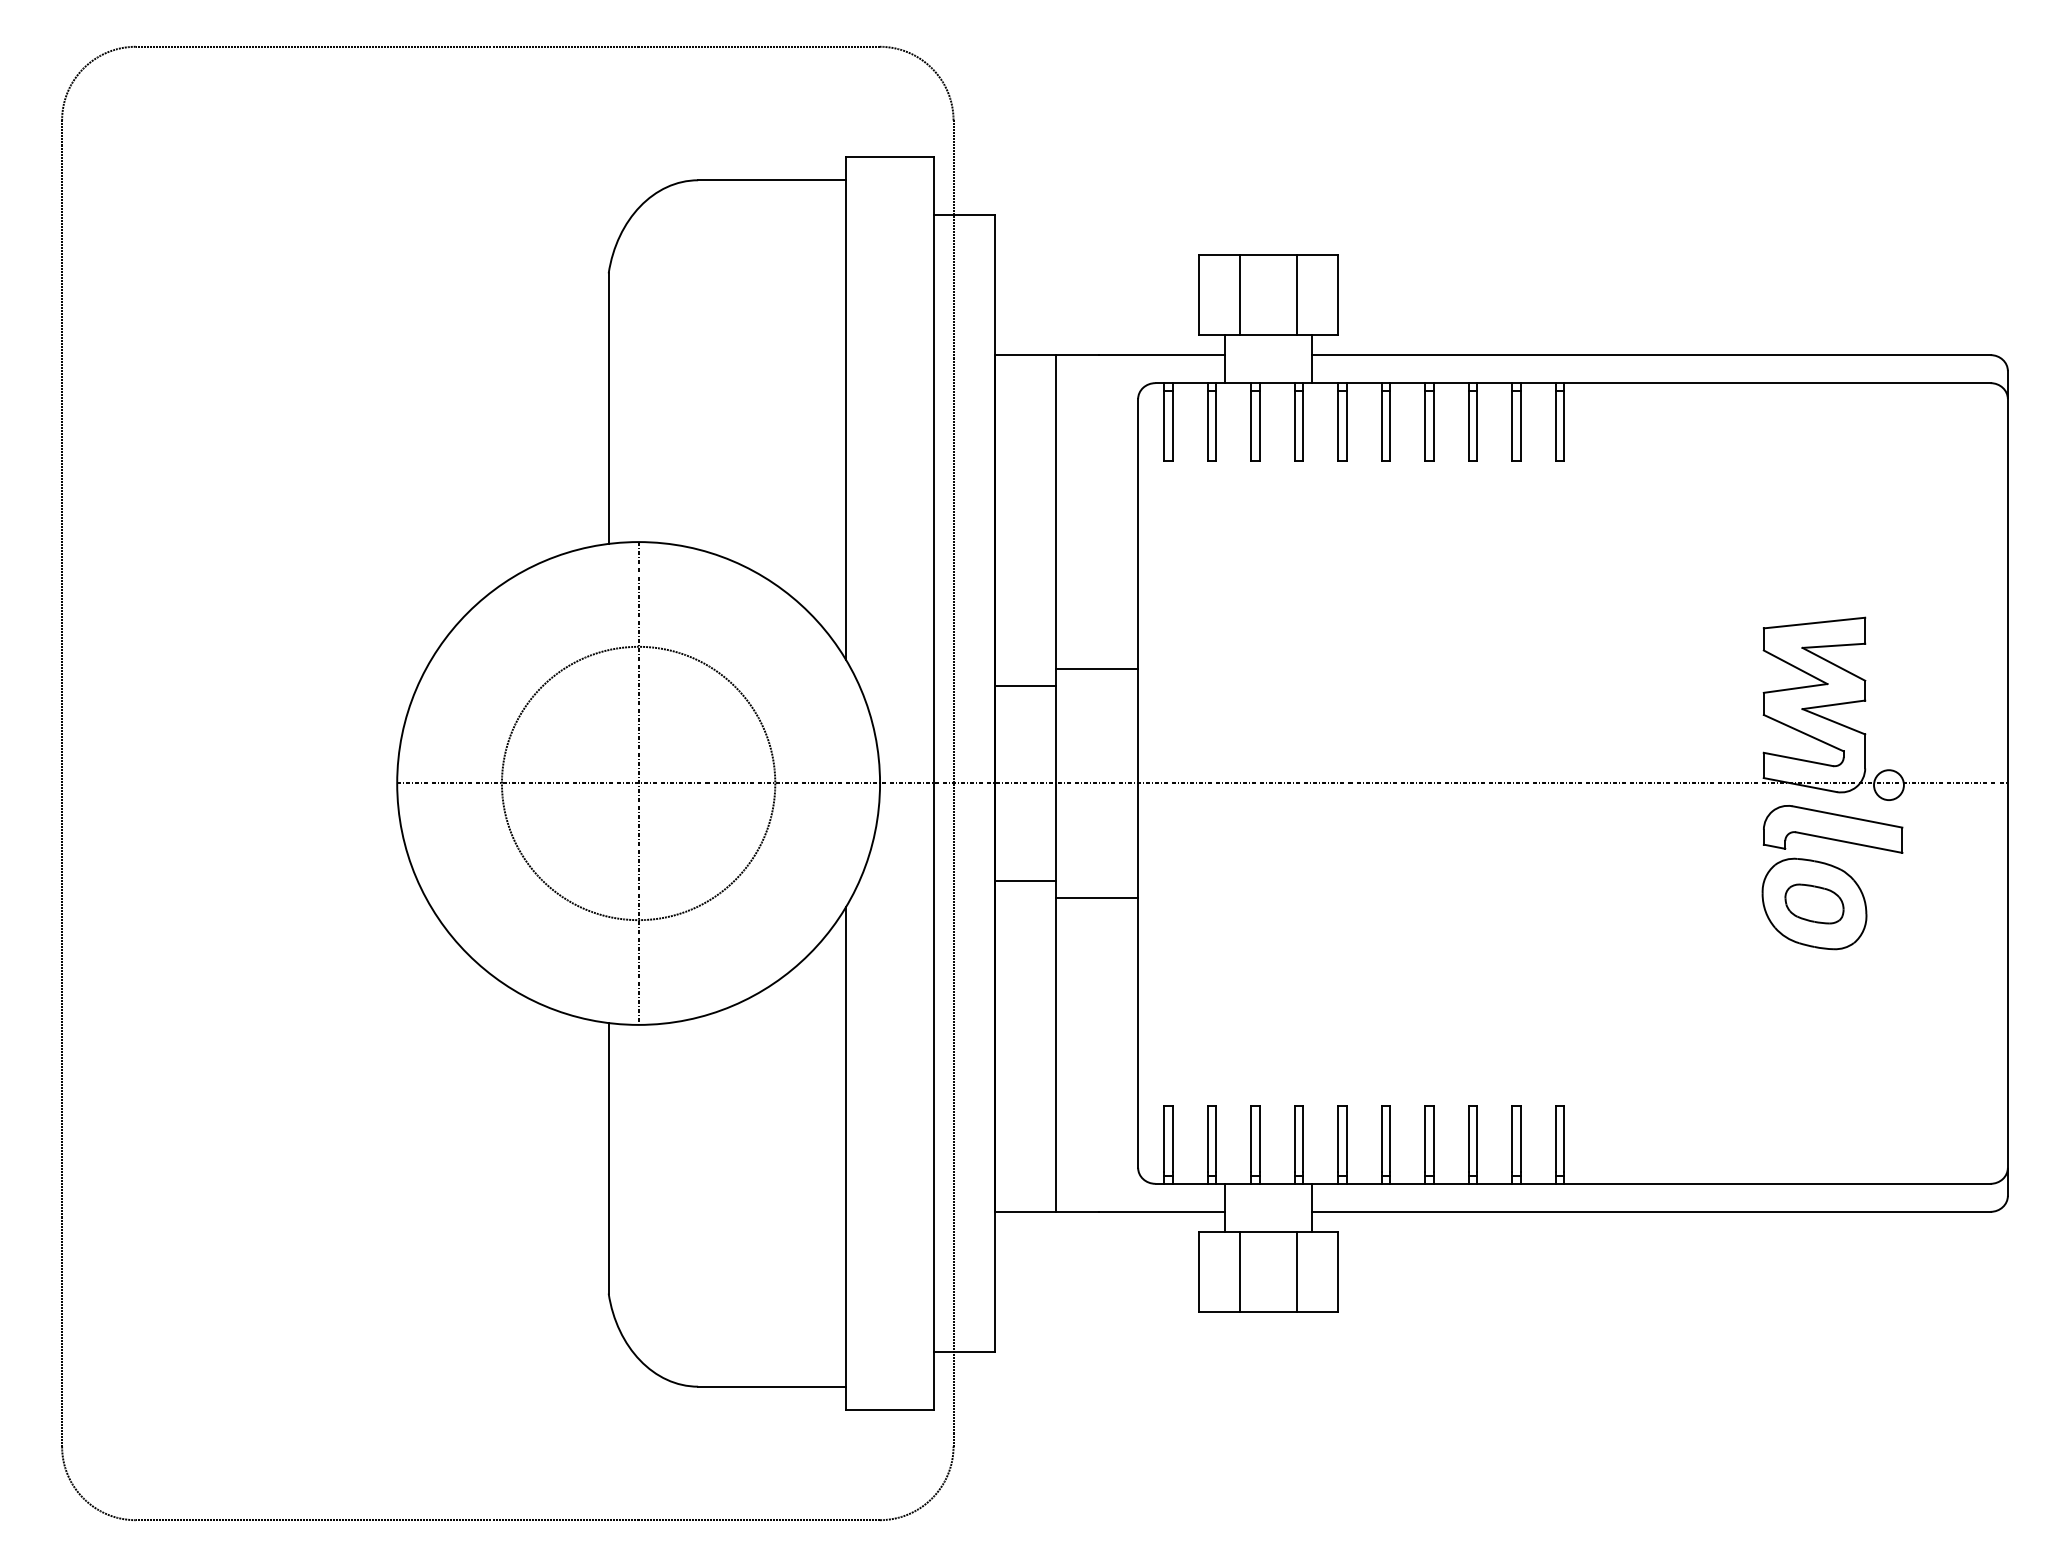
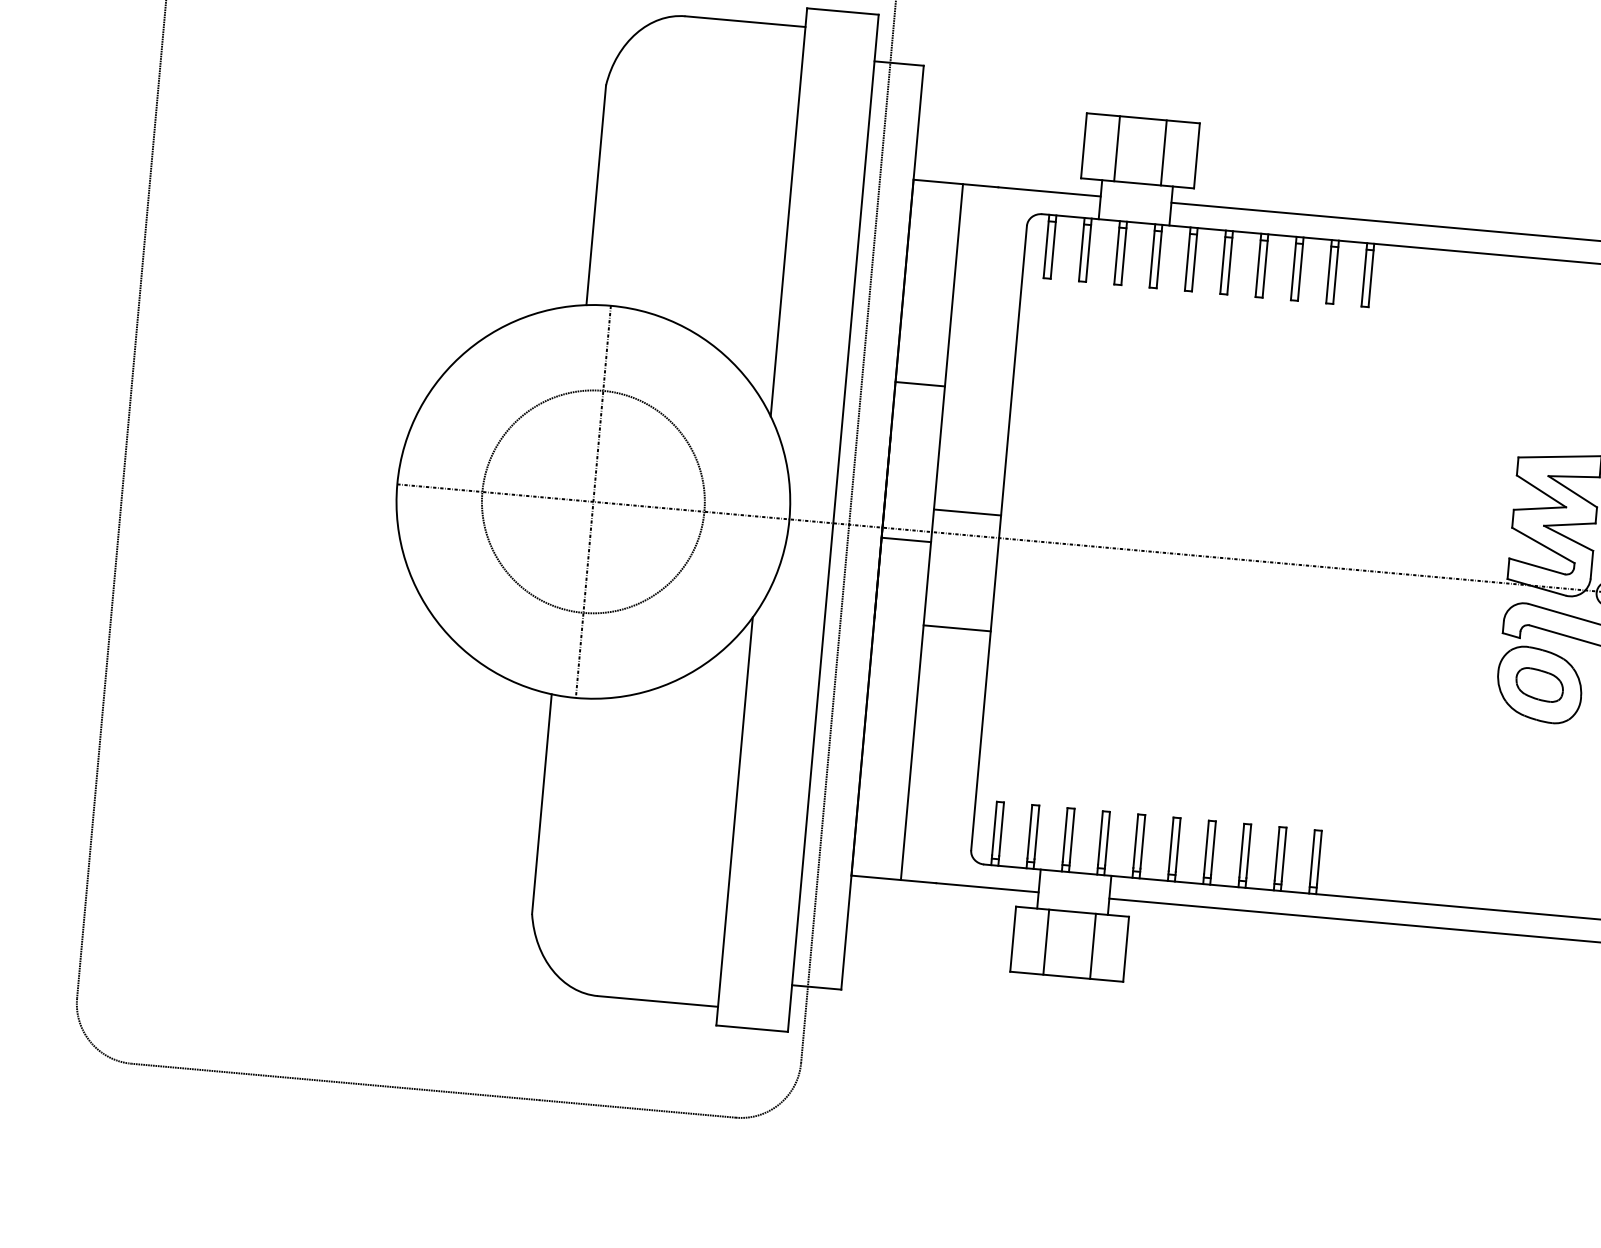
line: (1096, 668) -> (967, 512), moved
line: (1024, 686) -> (919, 384), moved
line: (1024, 880) -> (905, 539), moved

